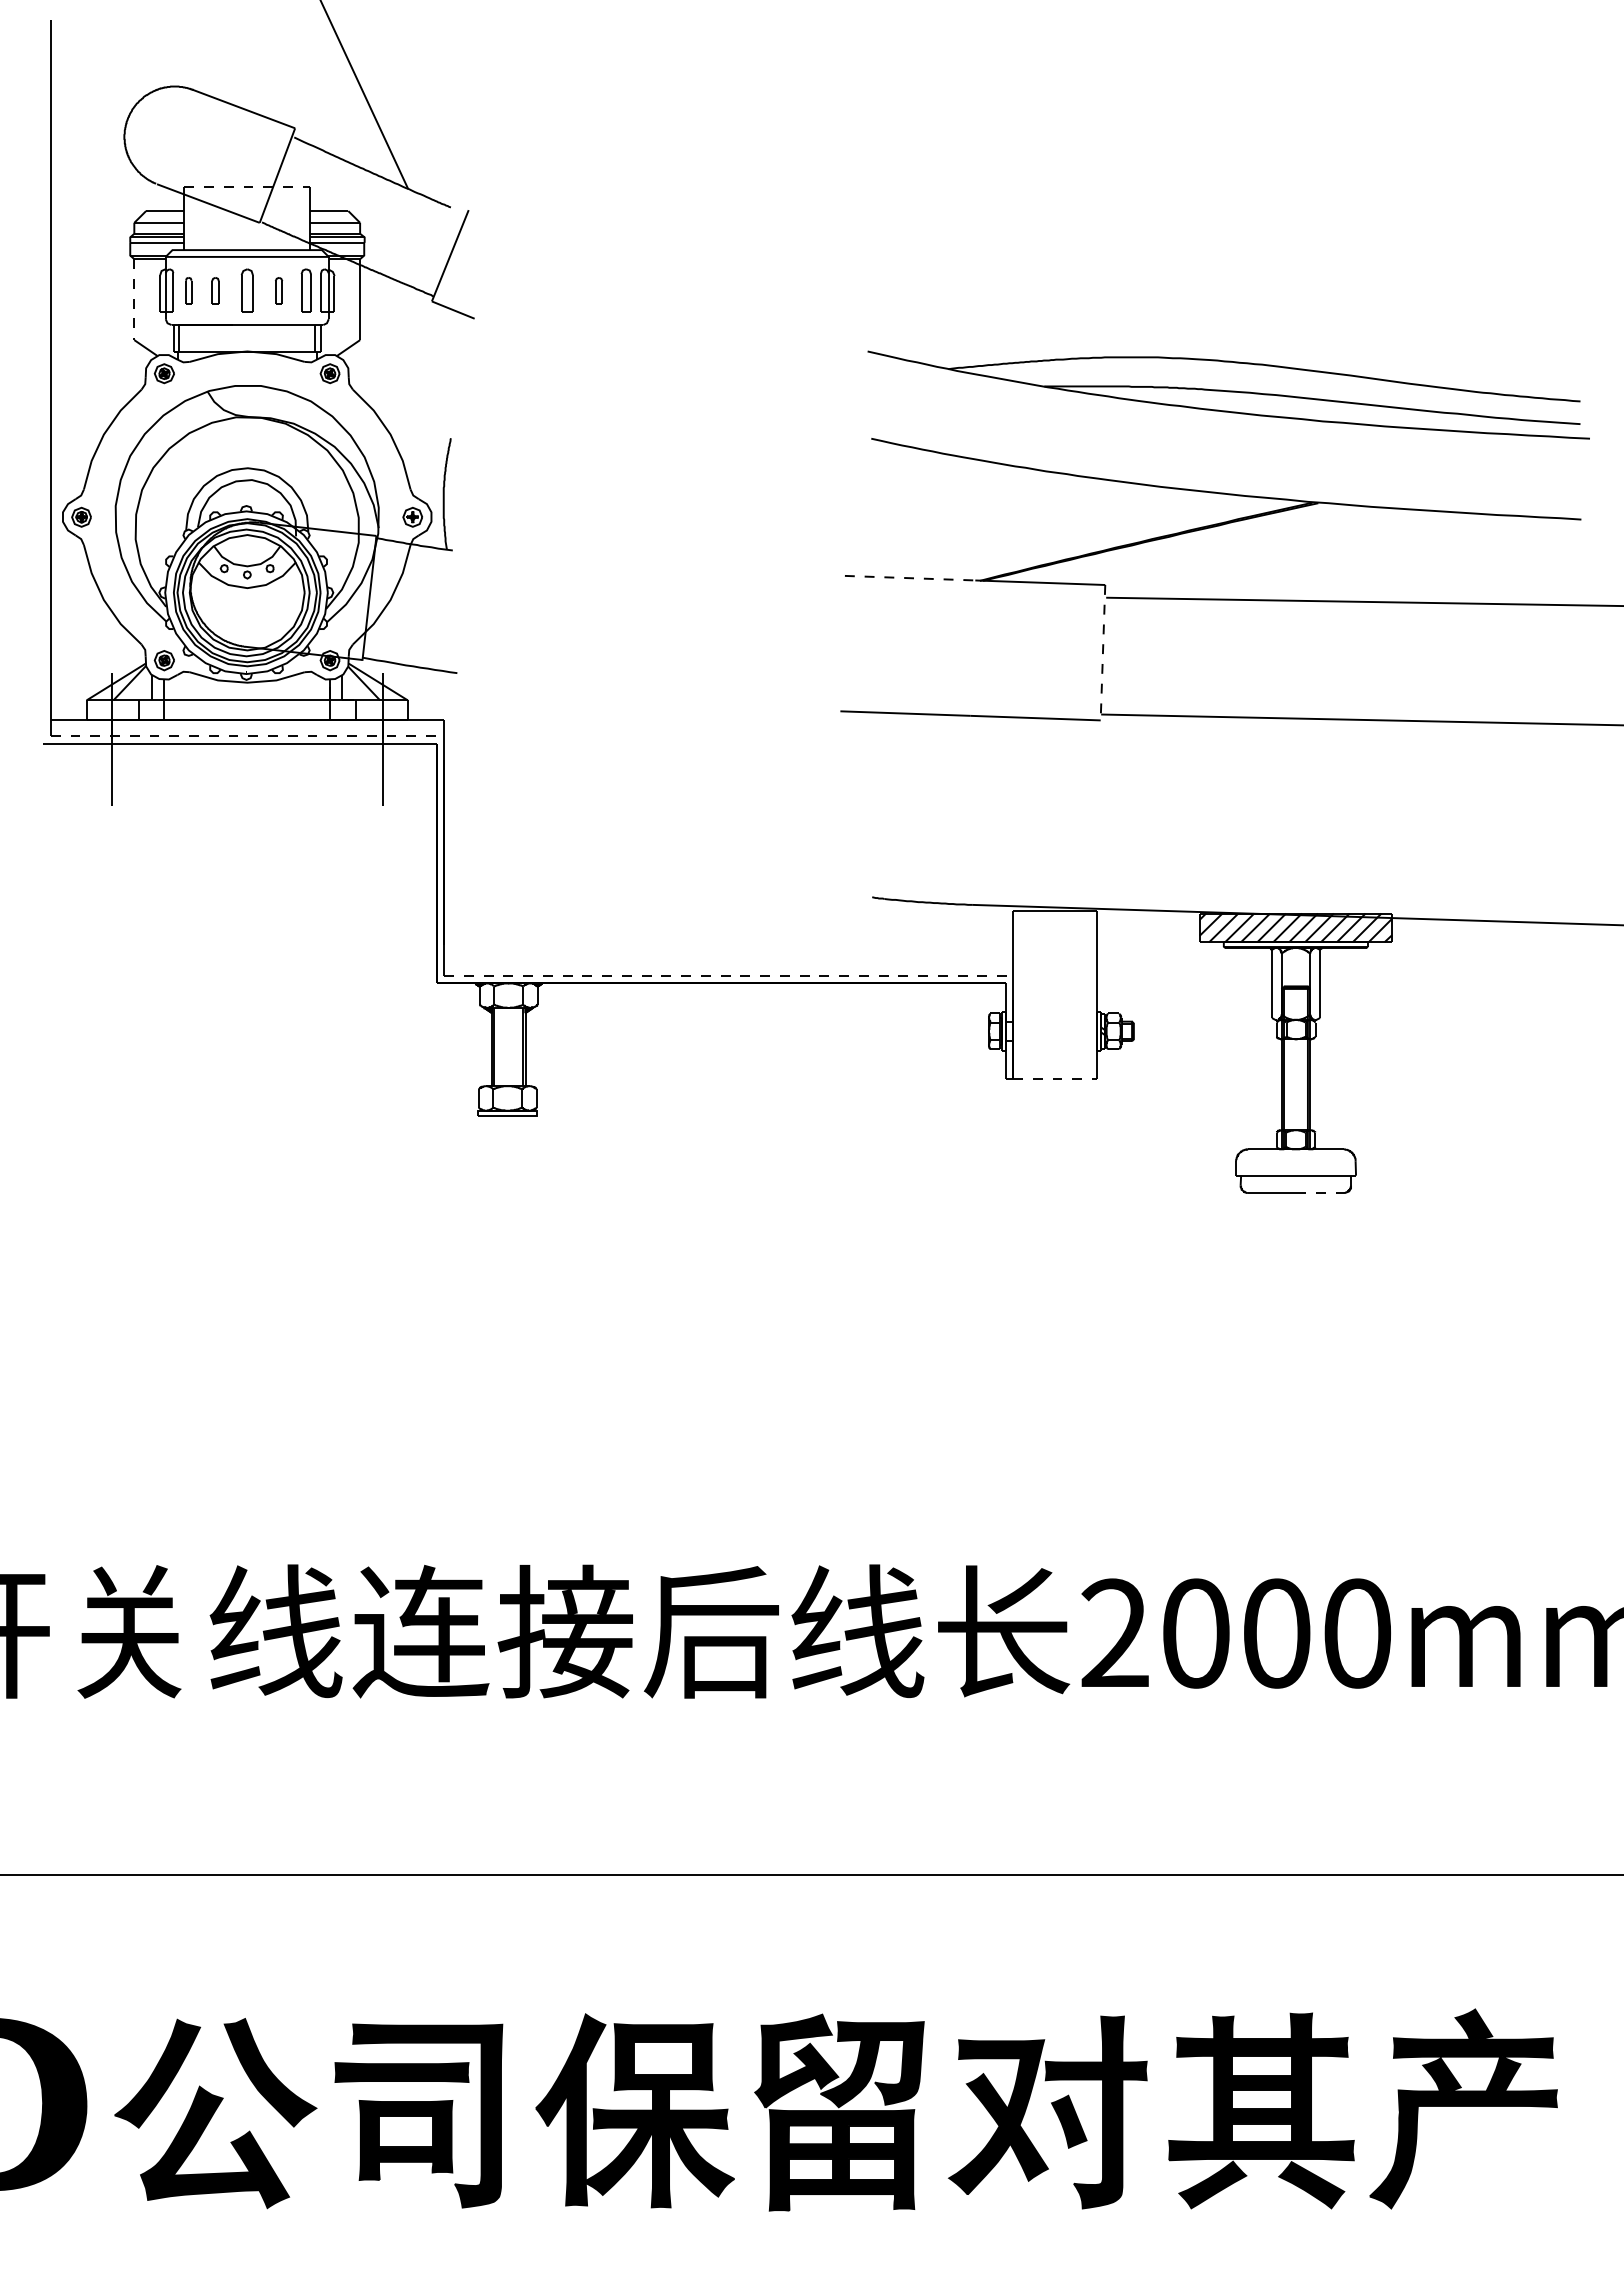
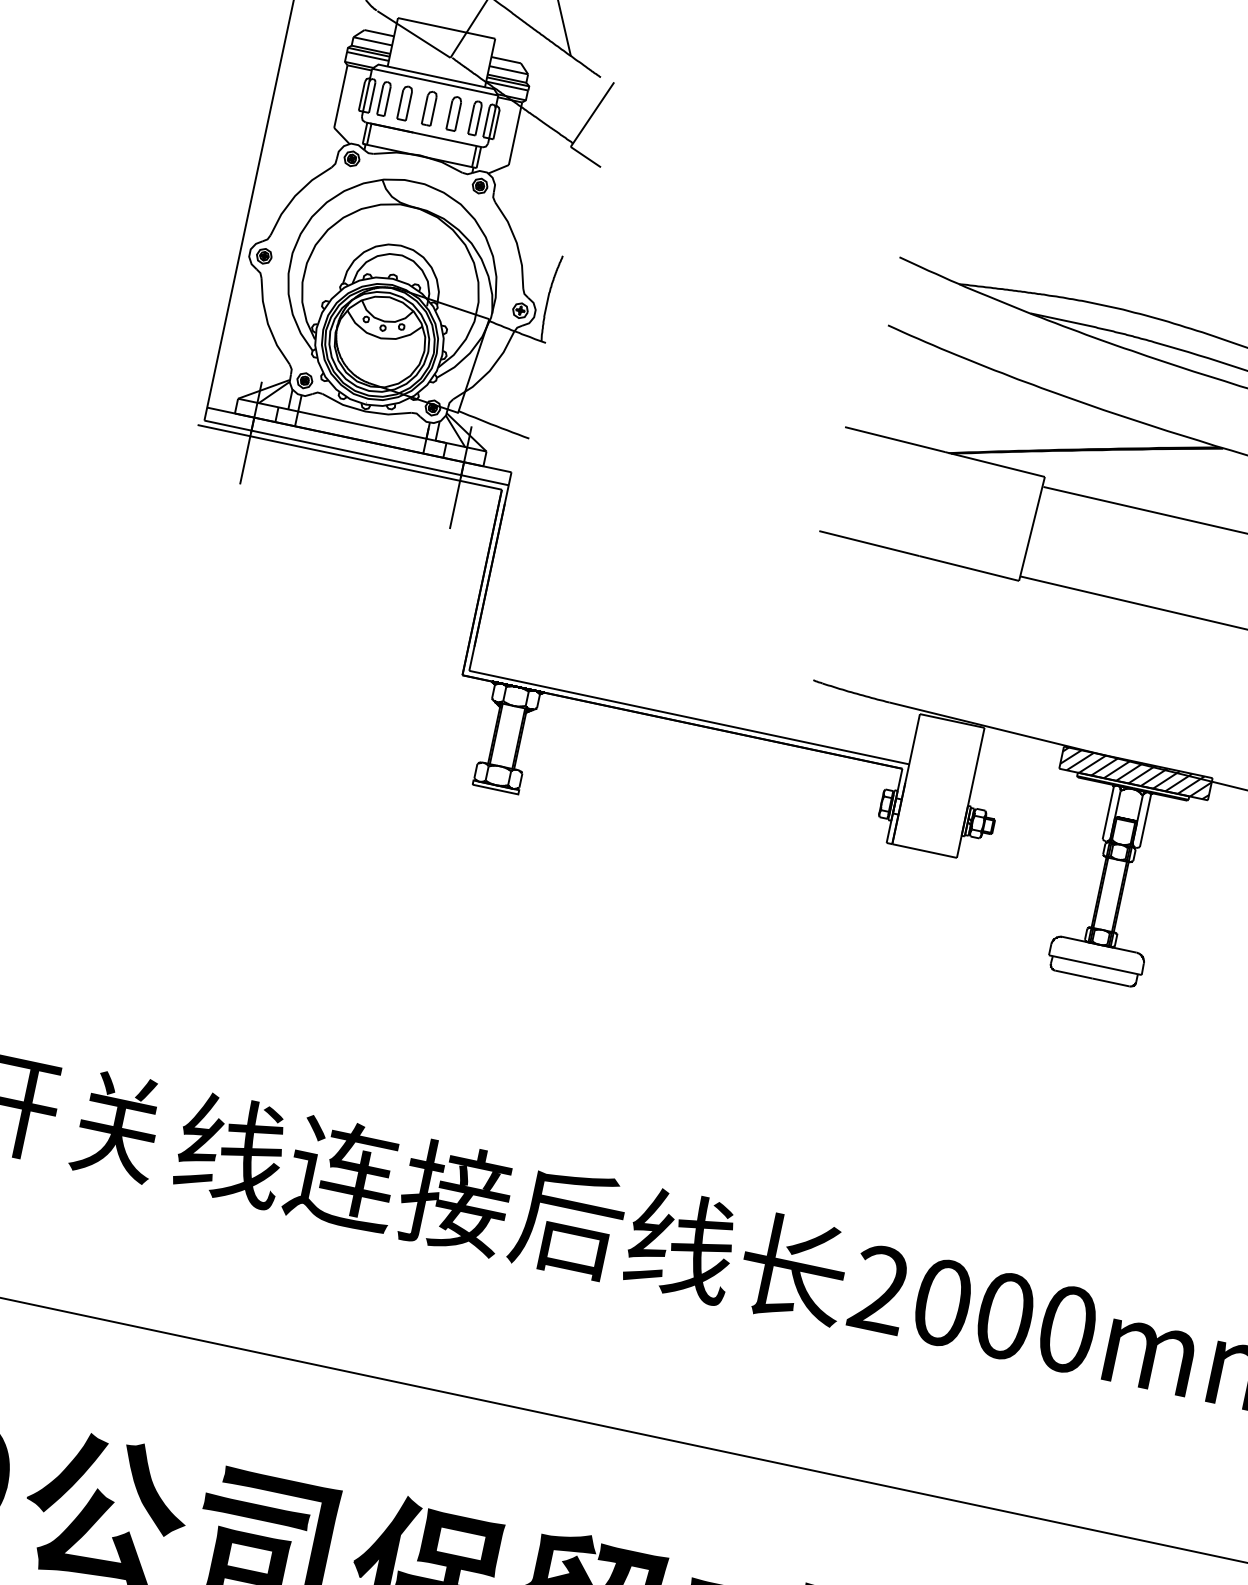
line: (247, 187) -> (446, 28), dashed -> solid
part: (188, 290) -> (384, 98), size x1.67
part: (215, 290) -> (405, 102), size x1.67
part: (278, 290) -> (453, 113), size x1.67
line: (134, 300) -> (340, 97), dashed -> solid
line: (910, 578) -> (895, 439), dashed -> solid
line: (1102, 652) -> (1031, 528), dashed -> solid
line: (247, 736) -> (356, 453), dashed -> solid
line: (729, 976) -> (689, 717), dashed -> solid
line: (1054, 1079) -> (924, 851), dashed -> solid
line: (1319, 1192) -> (1110, 982), dashed -> solid

